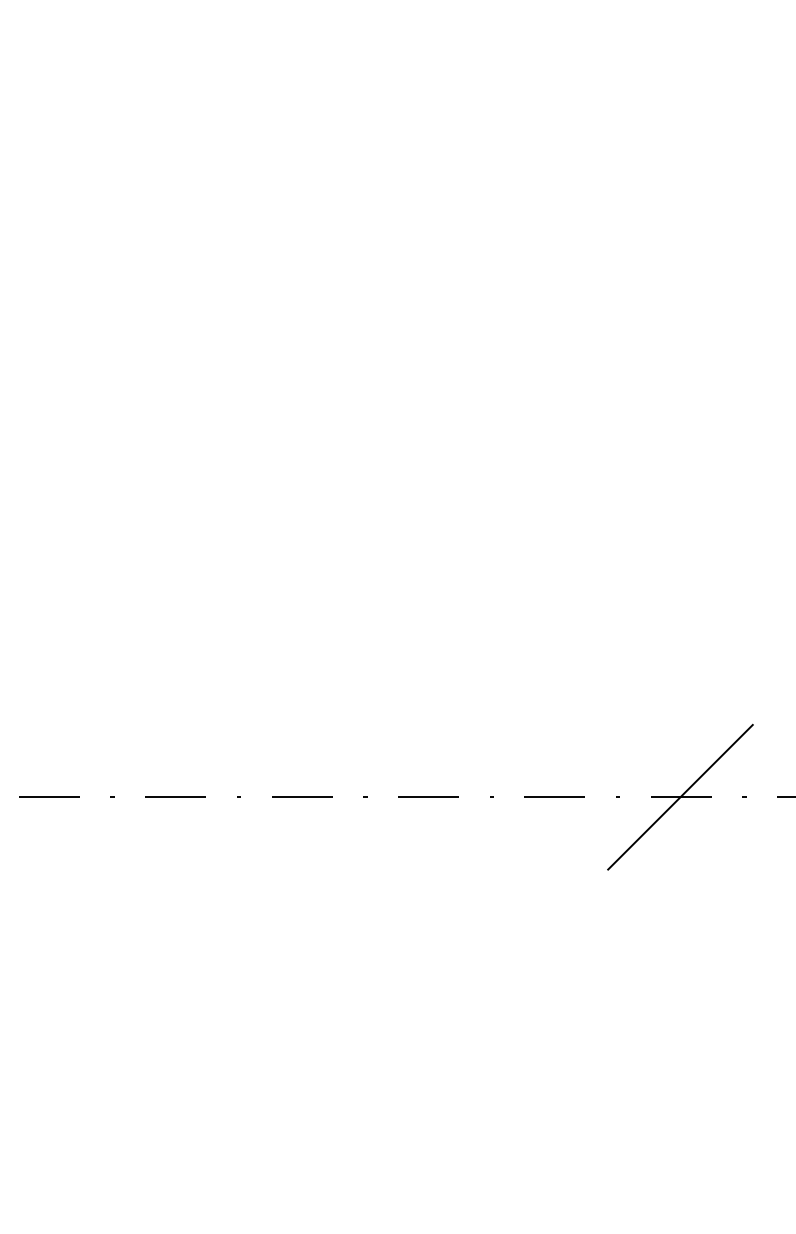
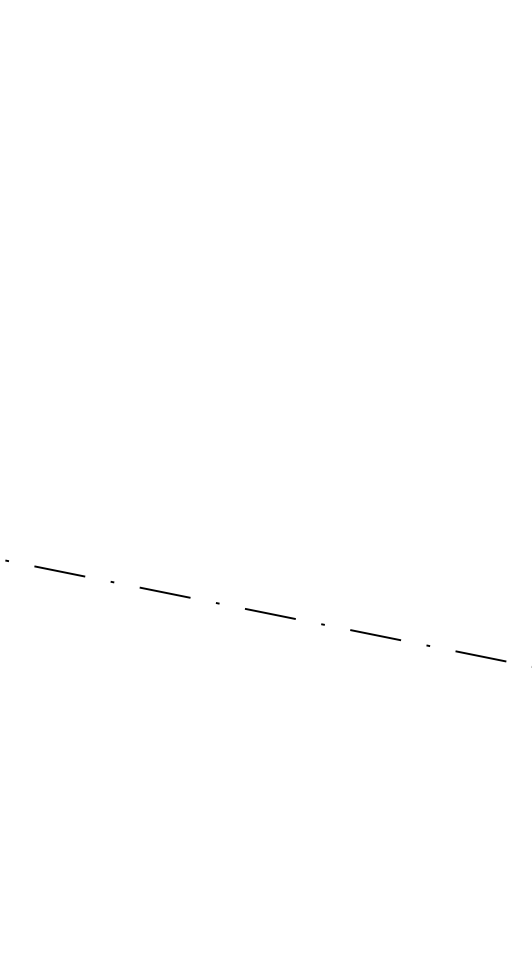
line: (680, 797) -> (374, 635), removed

